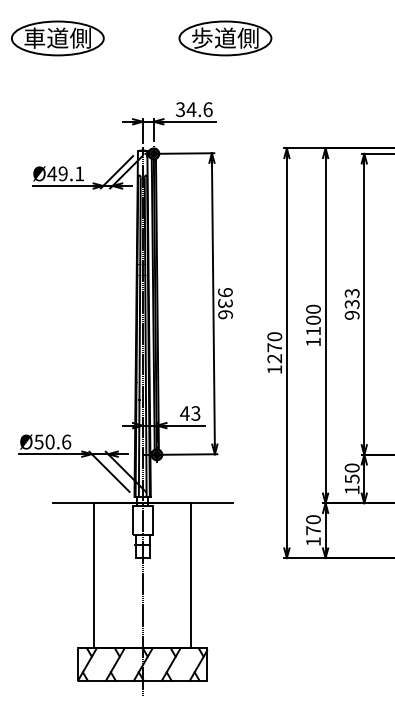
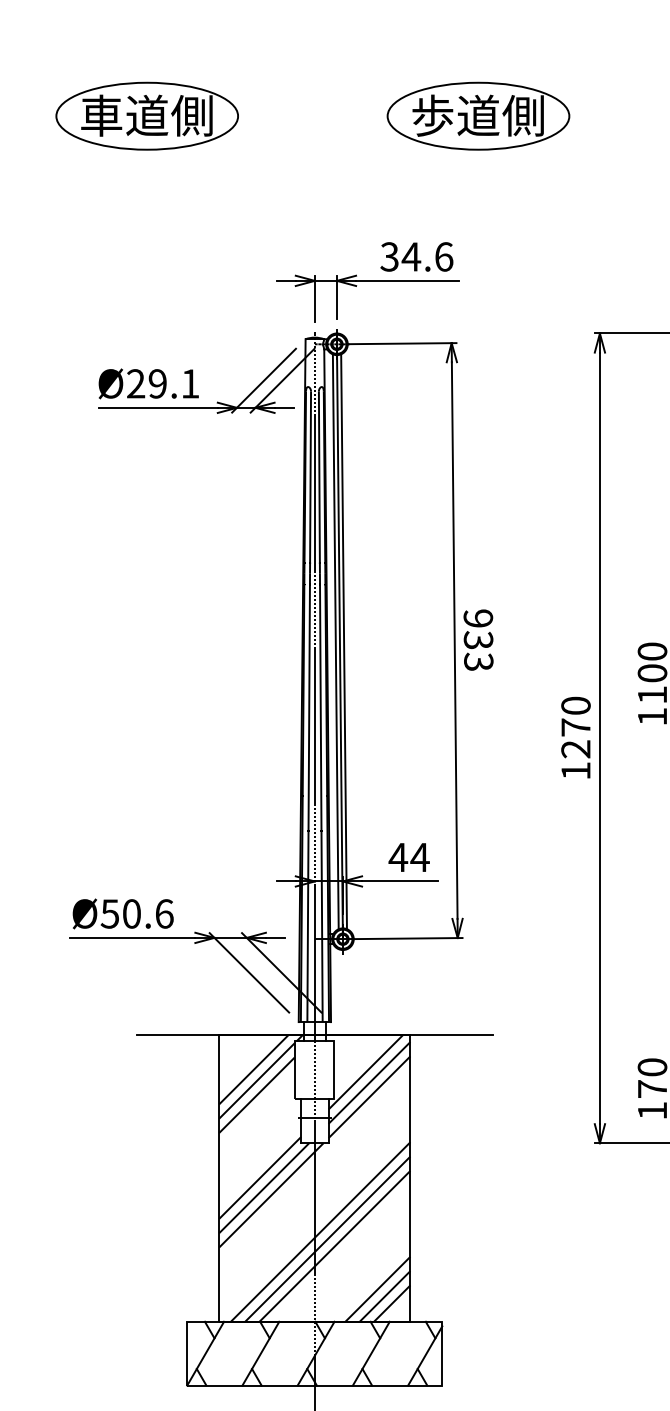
text: (52, 173) -> (136, 383), Ø49.1 -> Ø29.1
text: (225, 314) -> (478, 661), 936 -> 933
text: (195, 413) -> (419, 857), 43 -> 44
hatch: (142, 575) -> (314, 1177), added

